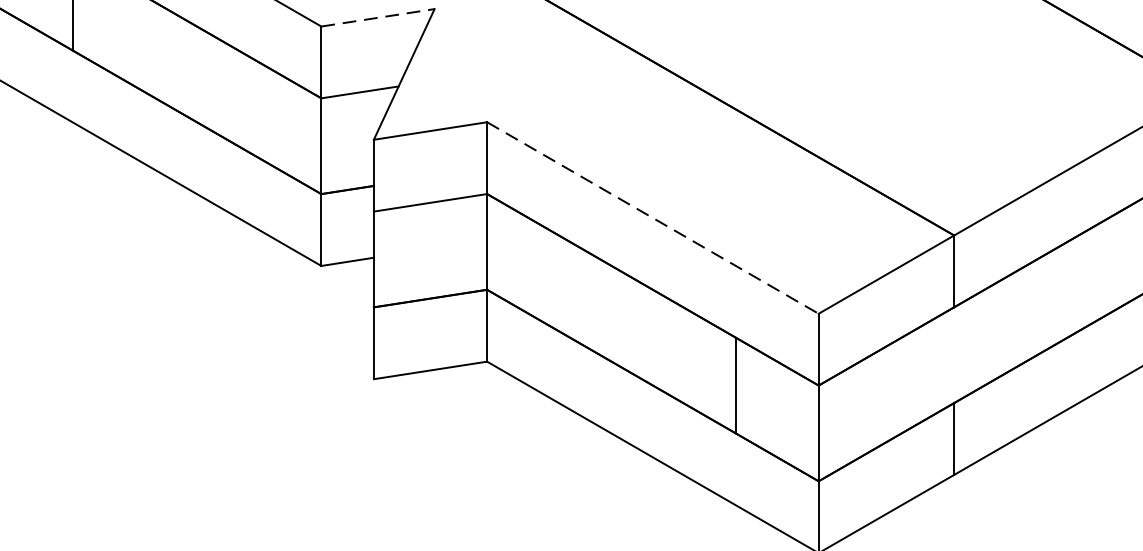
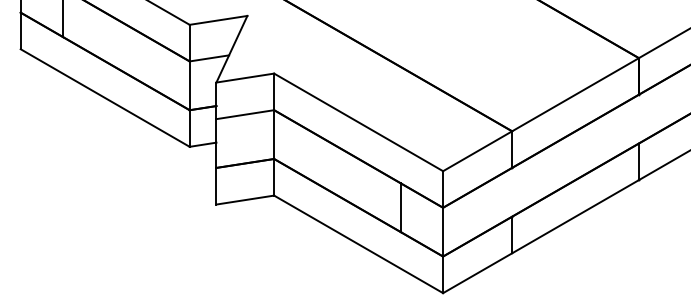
line: (379, 18) -> (219, 20), dashed -> solid
line: (652, 218) -> (358, 122), dashed -> solid

